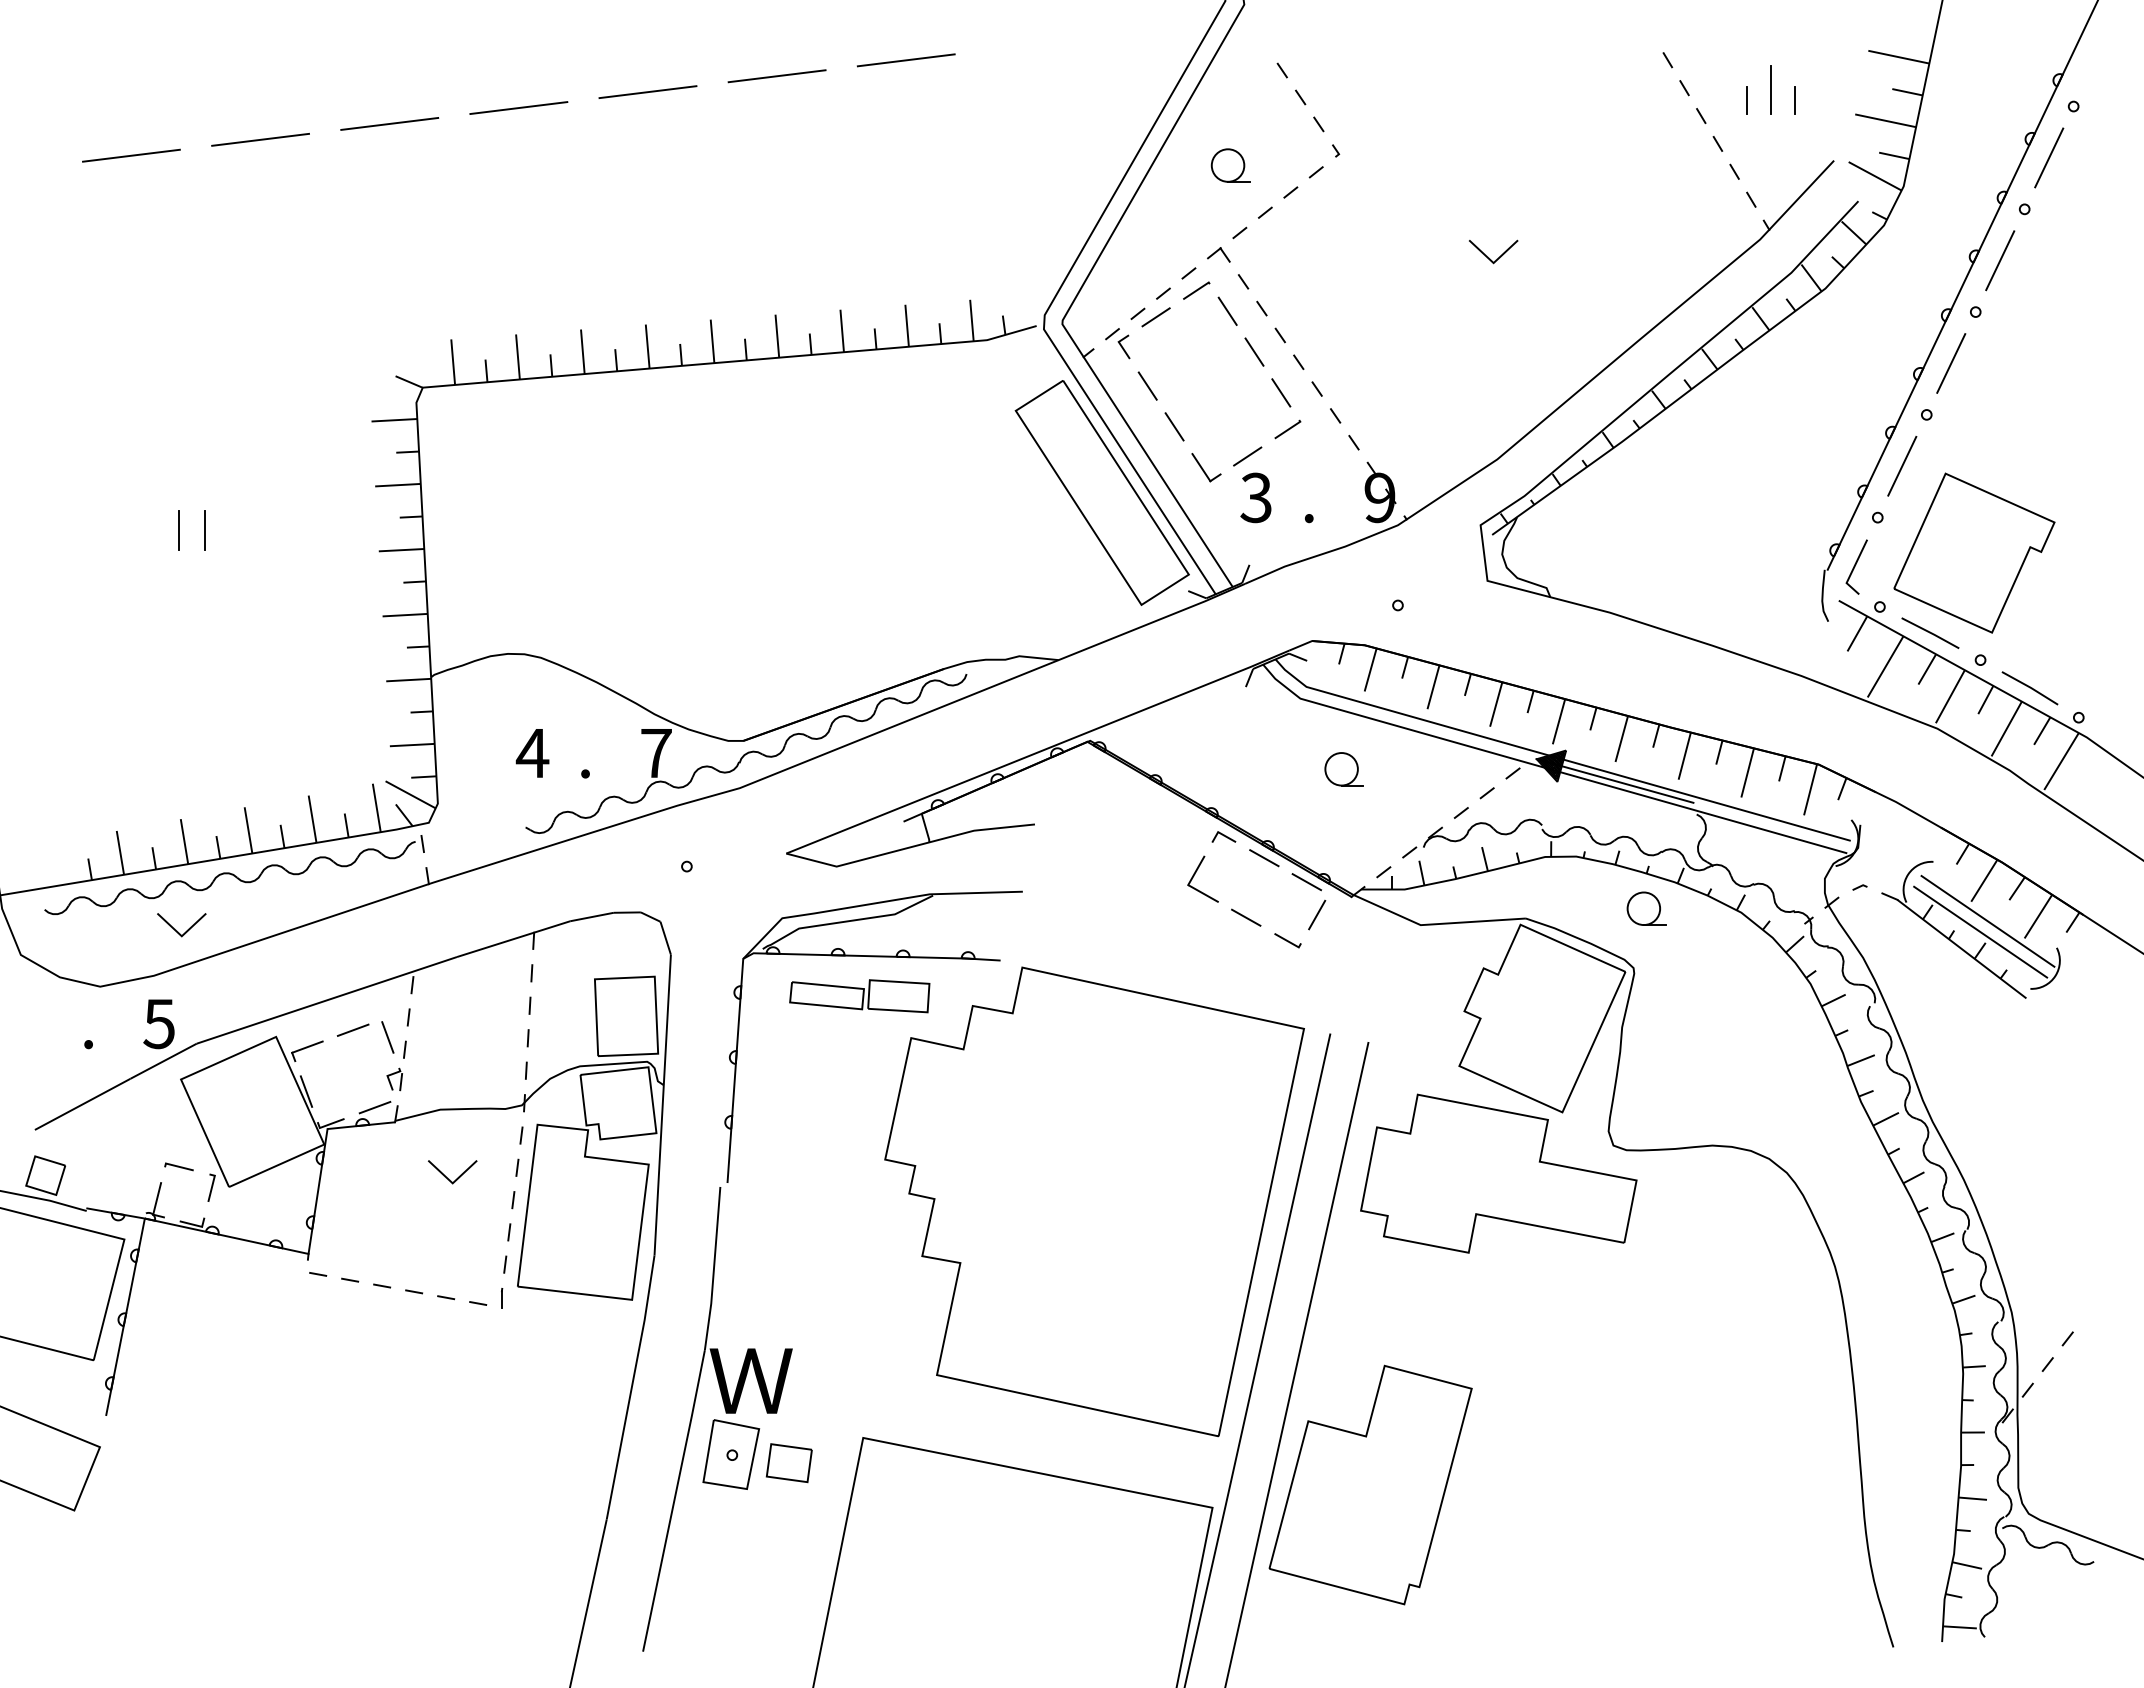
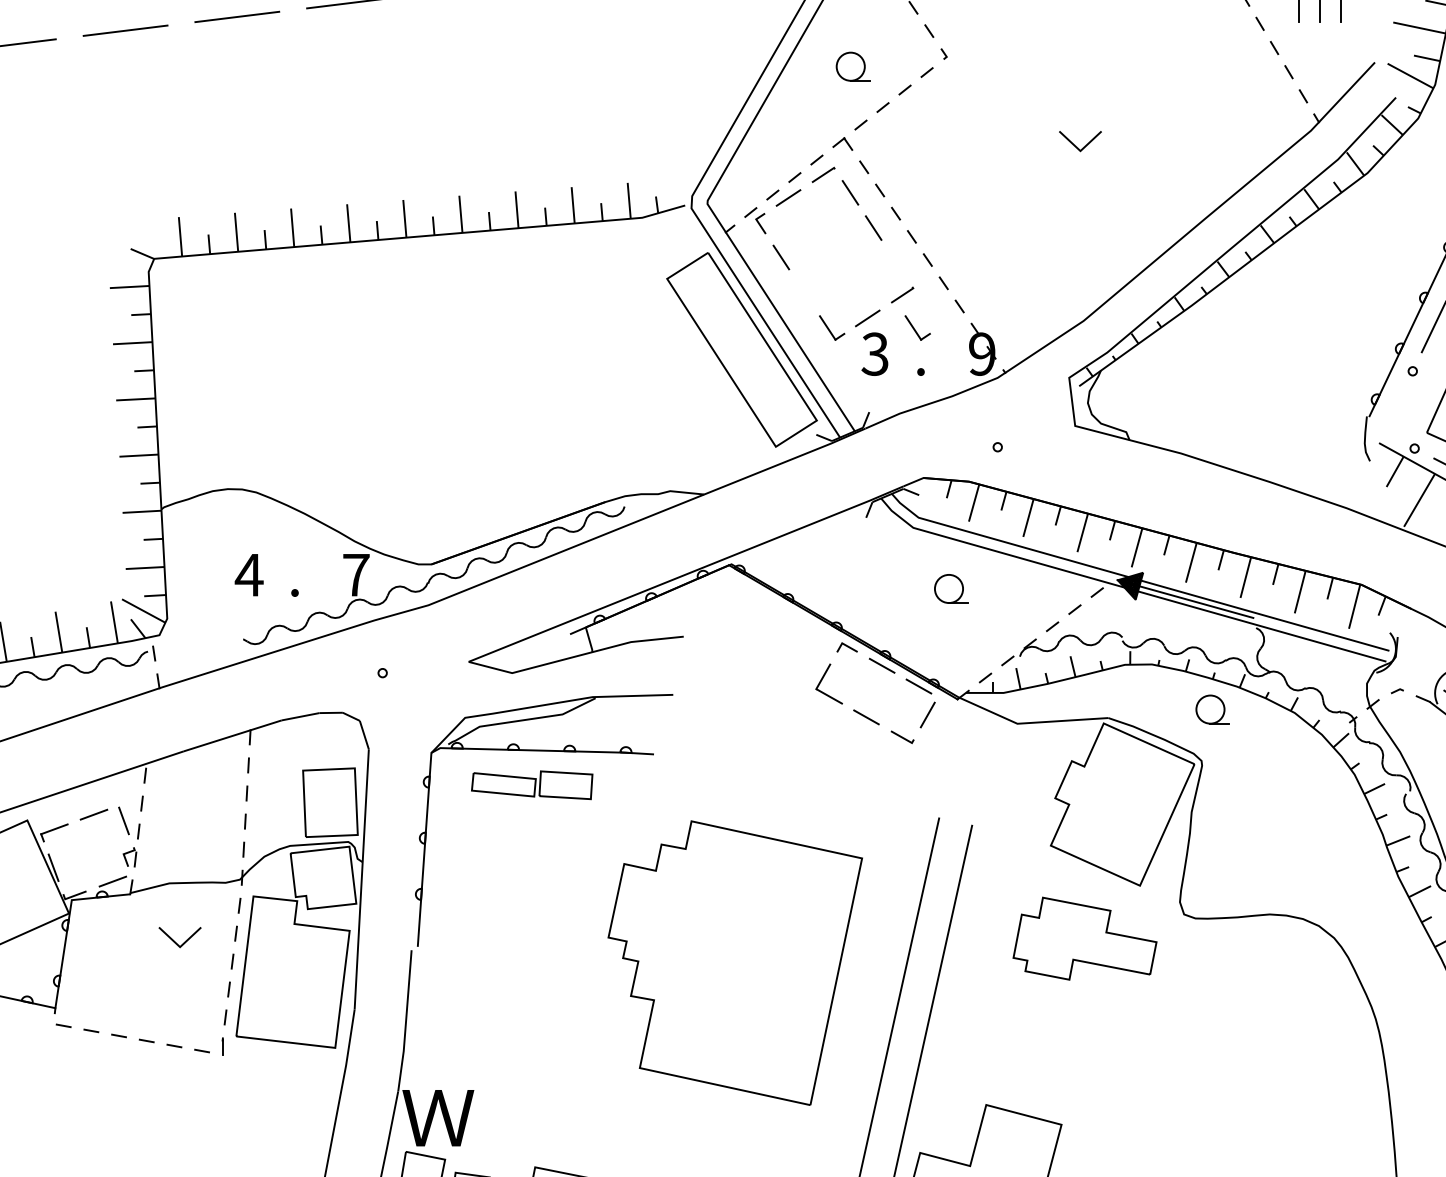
line: (1281, 392) -> (897, 263), removed
line: (1174, 426) -> (804, 292), removed
part: (1305, 467) -> (917, 327), added
line: (1855, 566) -> (1393, 413), removed
part: (1498, 1173) -> (1084, 938), size x0.6
part: (1094, 1201) -> (735, 962), size x0.7

